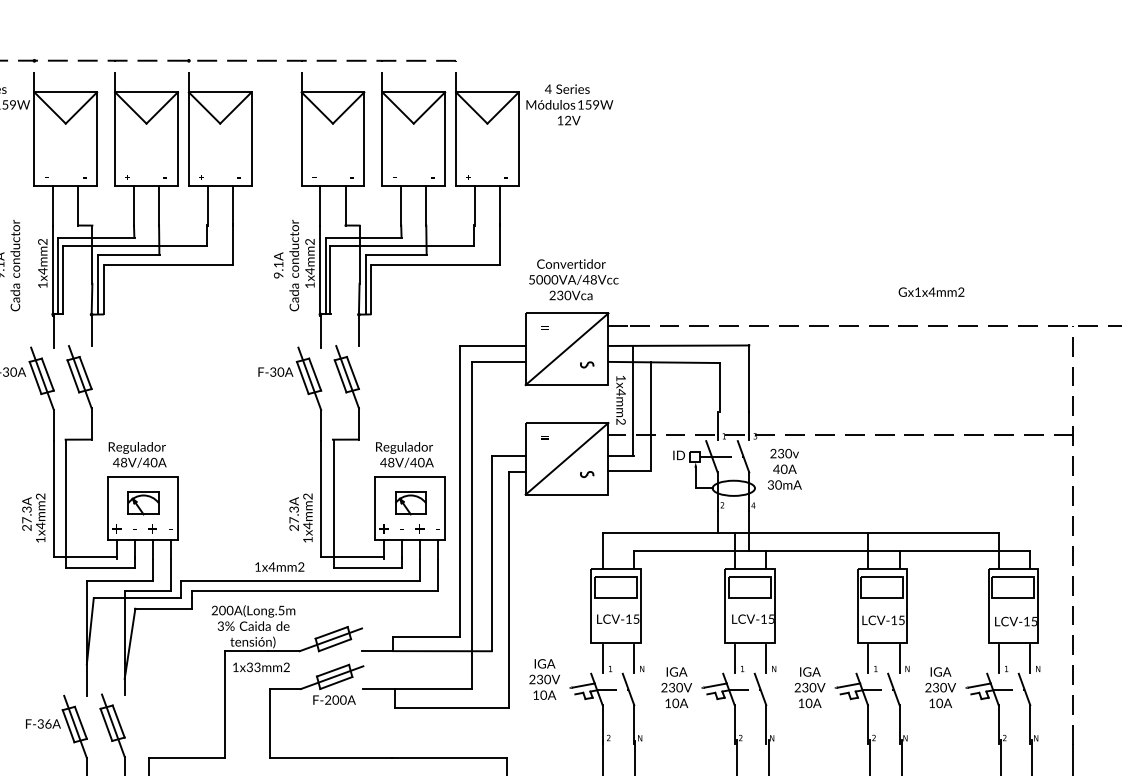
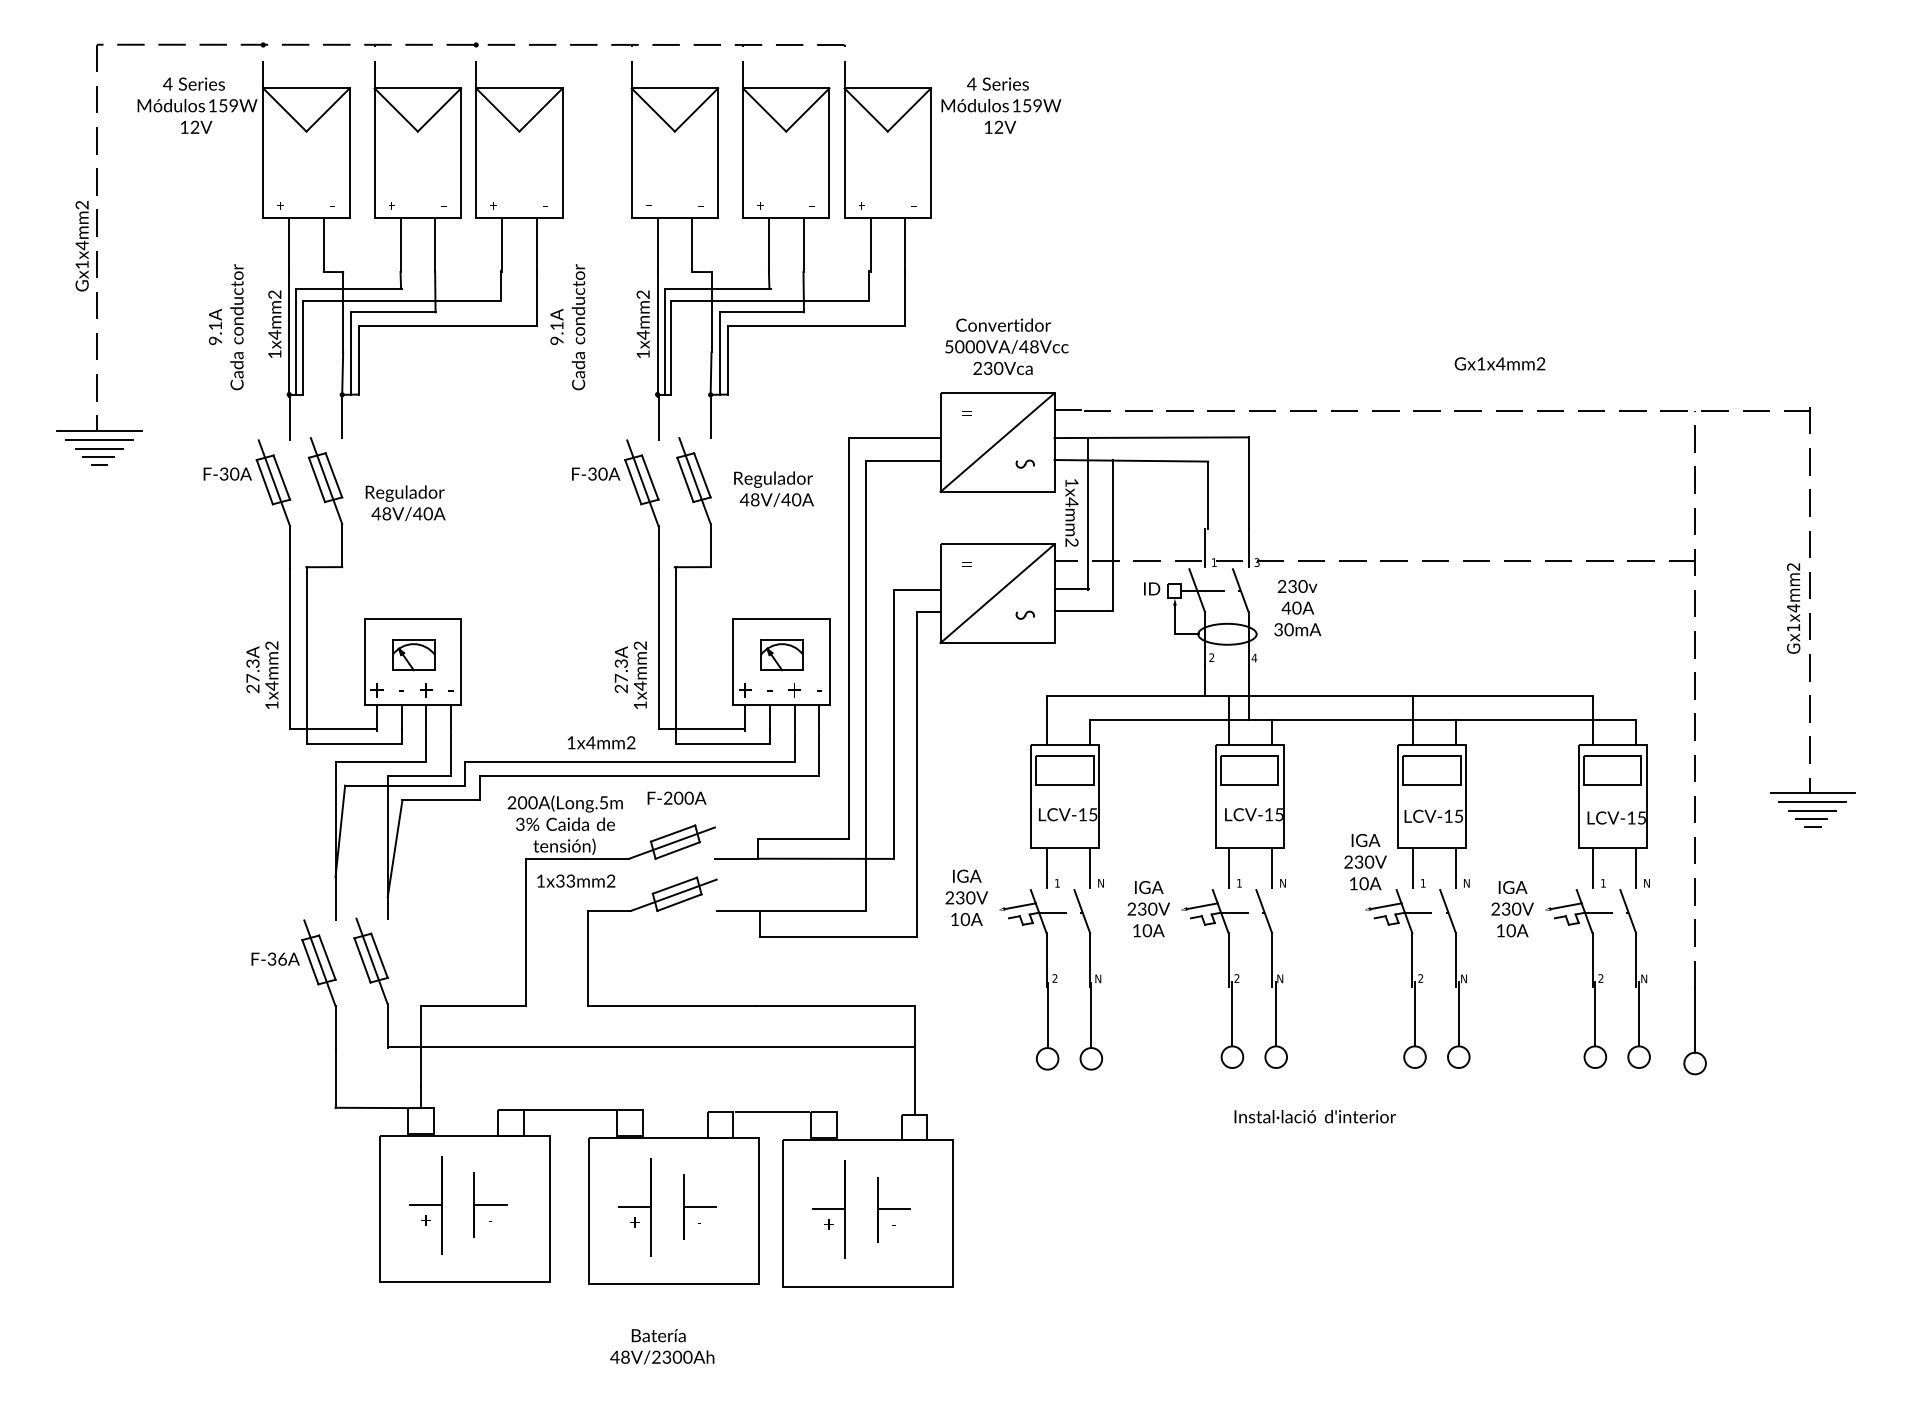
text: (286, 265) -> (567, 327), moved
text: (404, 454) -> (773, 488), moved
text: (137, 455) -> (405, 503), moved
text: (810, 687) -> (1365, 862), moved
text: (334, 699) -> (676, 797), moved

